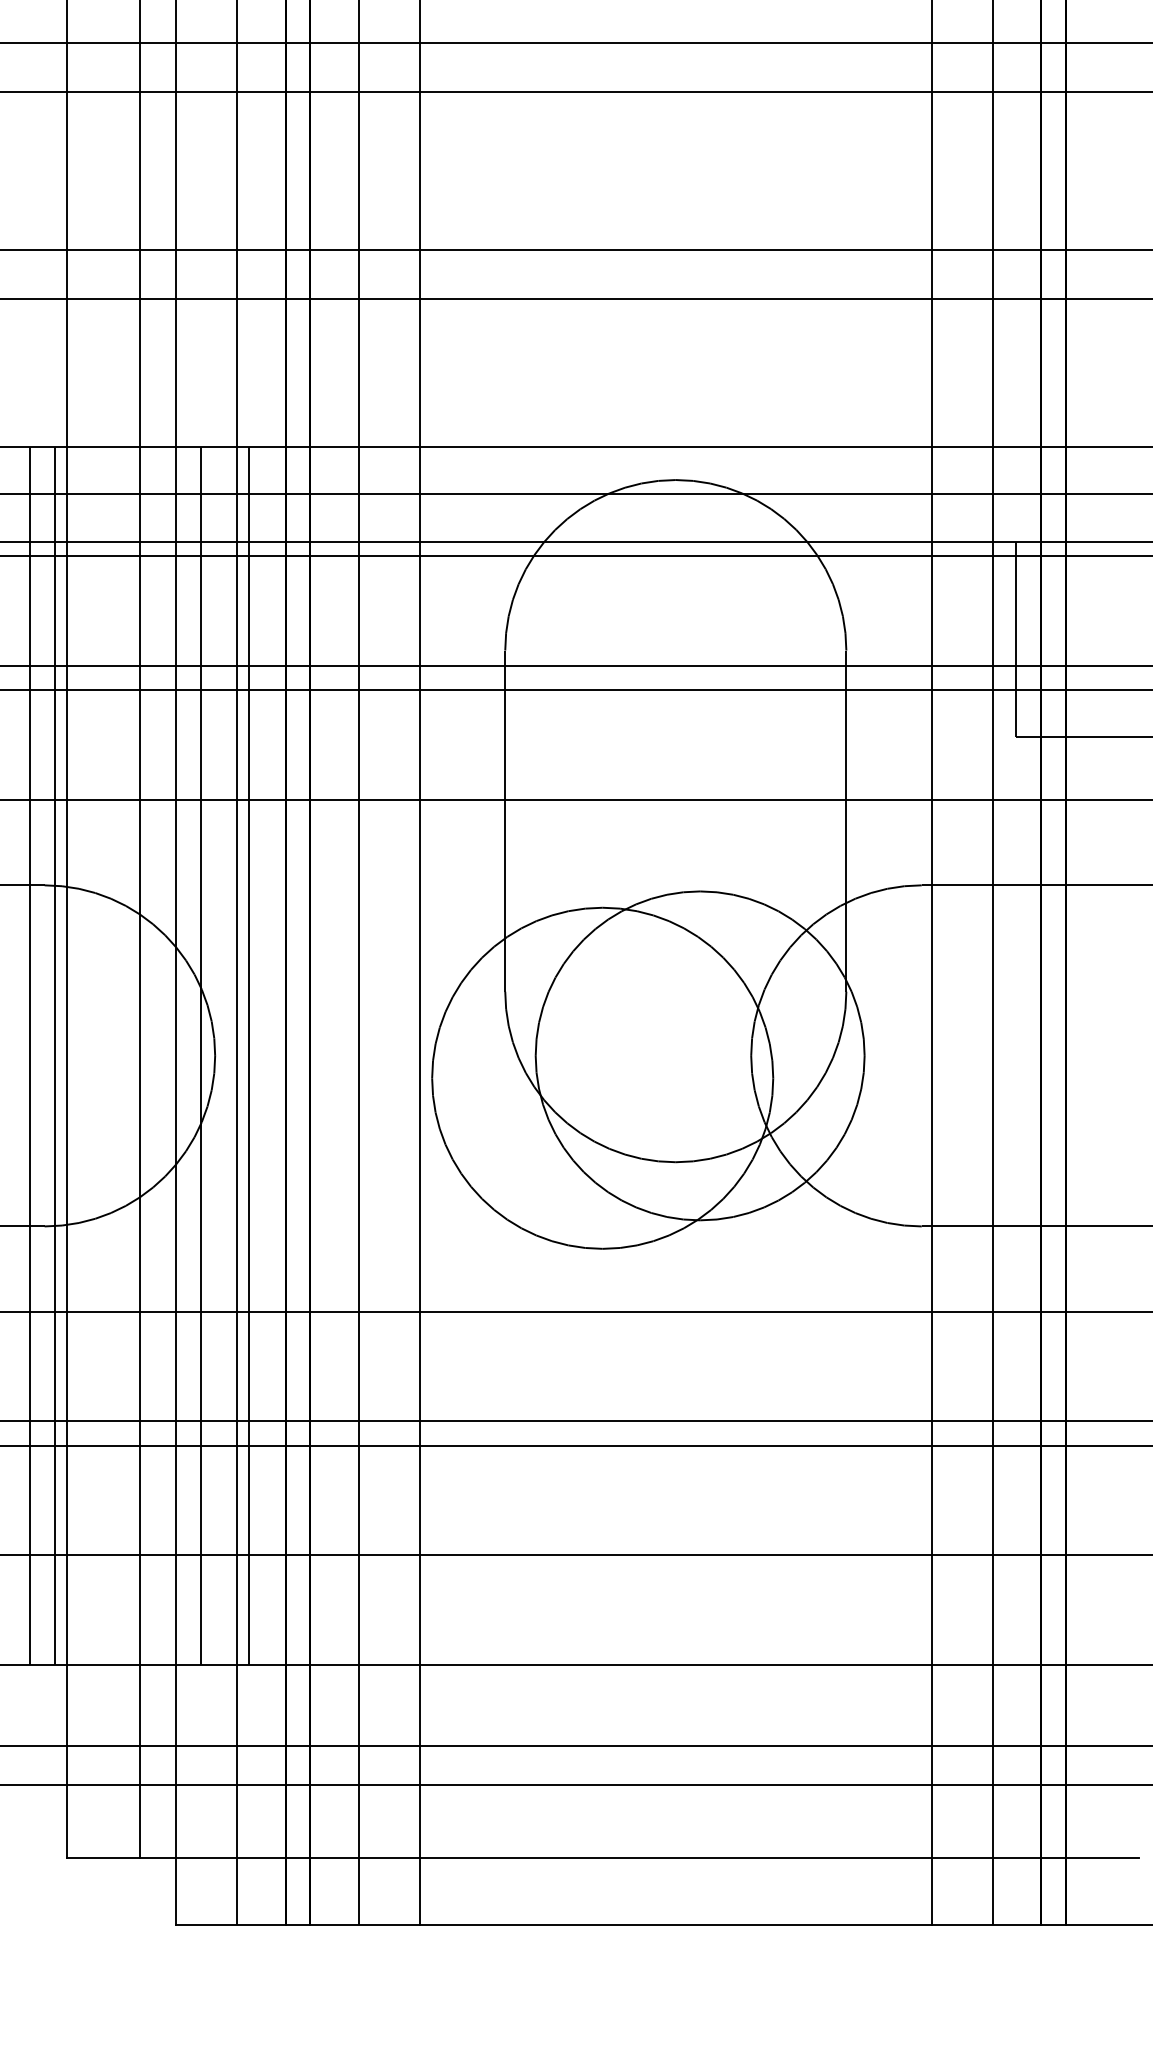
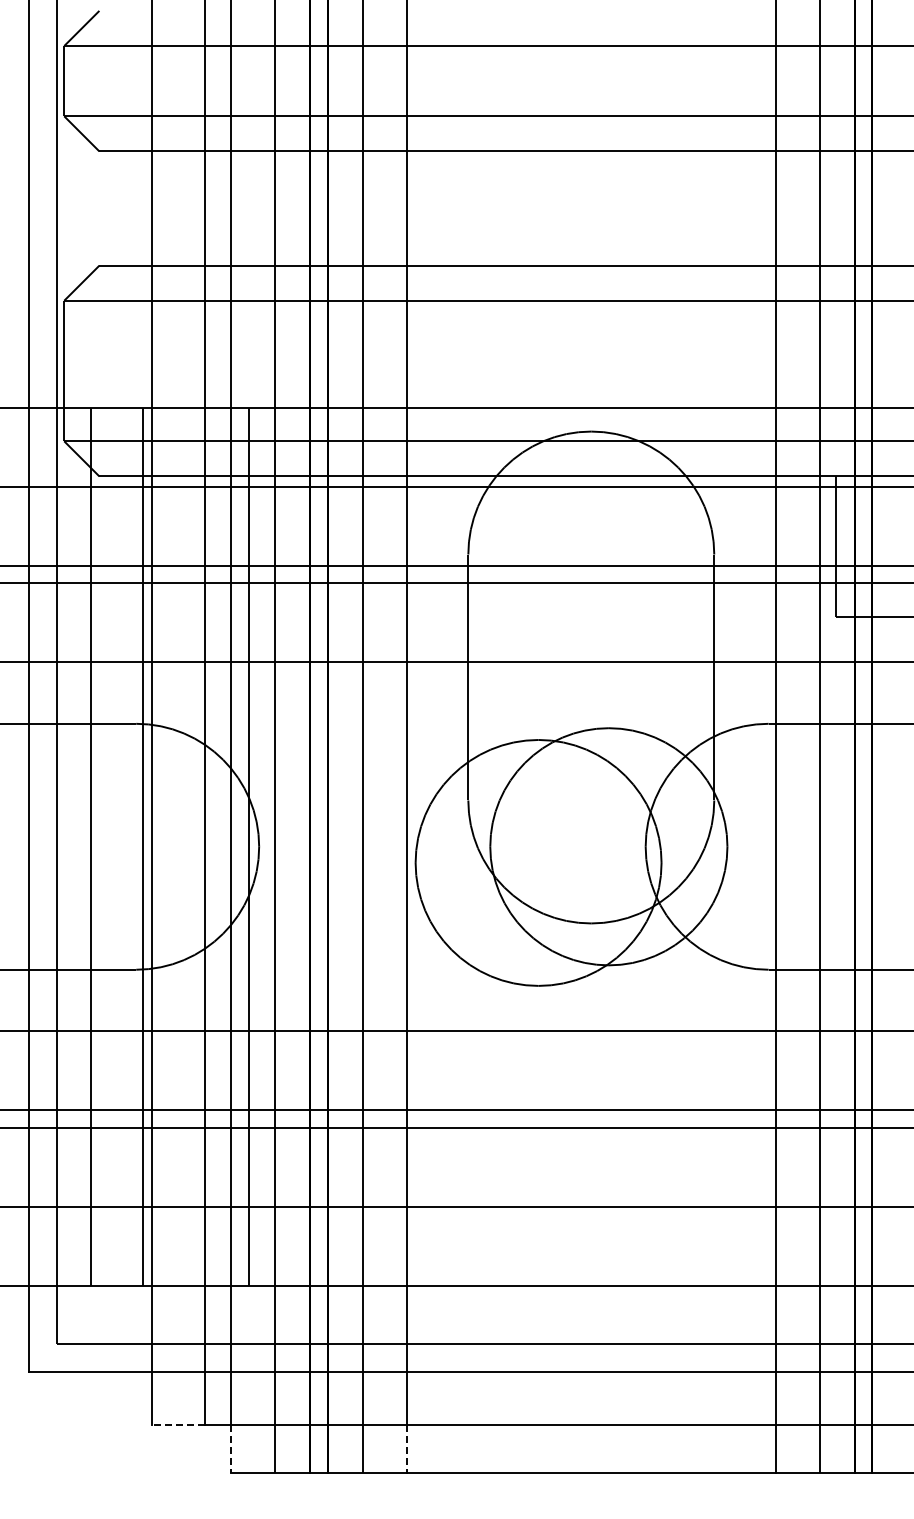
line: (29, 1055) -> (125, 846), removed
line: (248, 1055) -> (283, 846), removed
line: (101, 1858) -> (177, 1425), solid -> dashed
line: (176, 1891) -> (231, 1449), solid -> dashed
line: (419, 1891) -> (406, 1449), solid -> dashed

